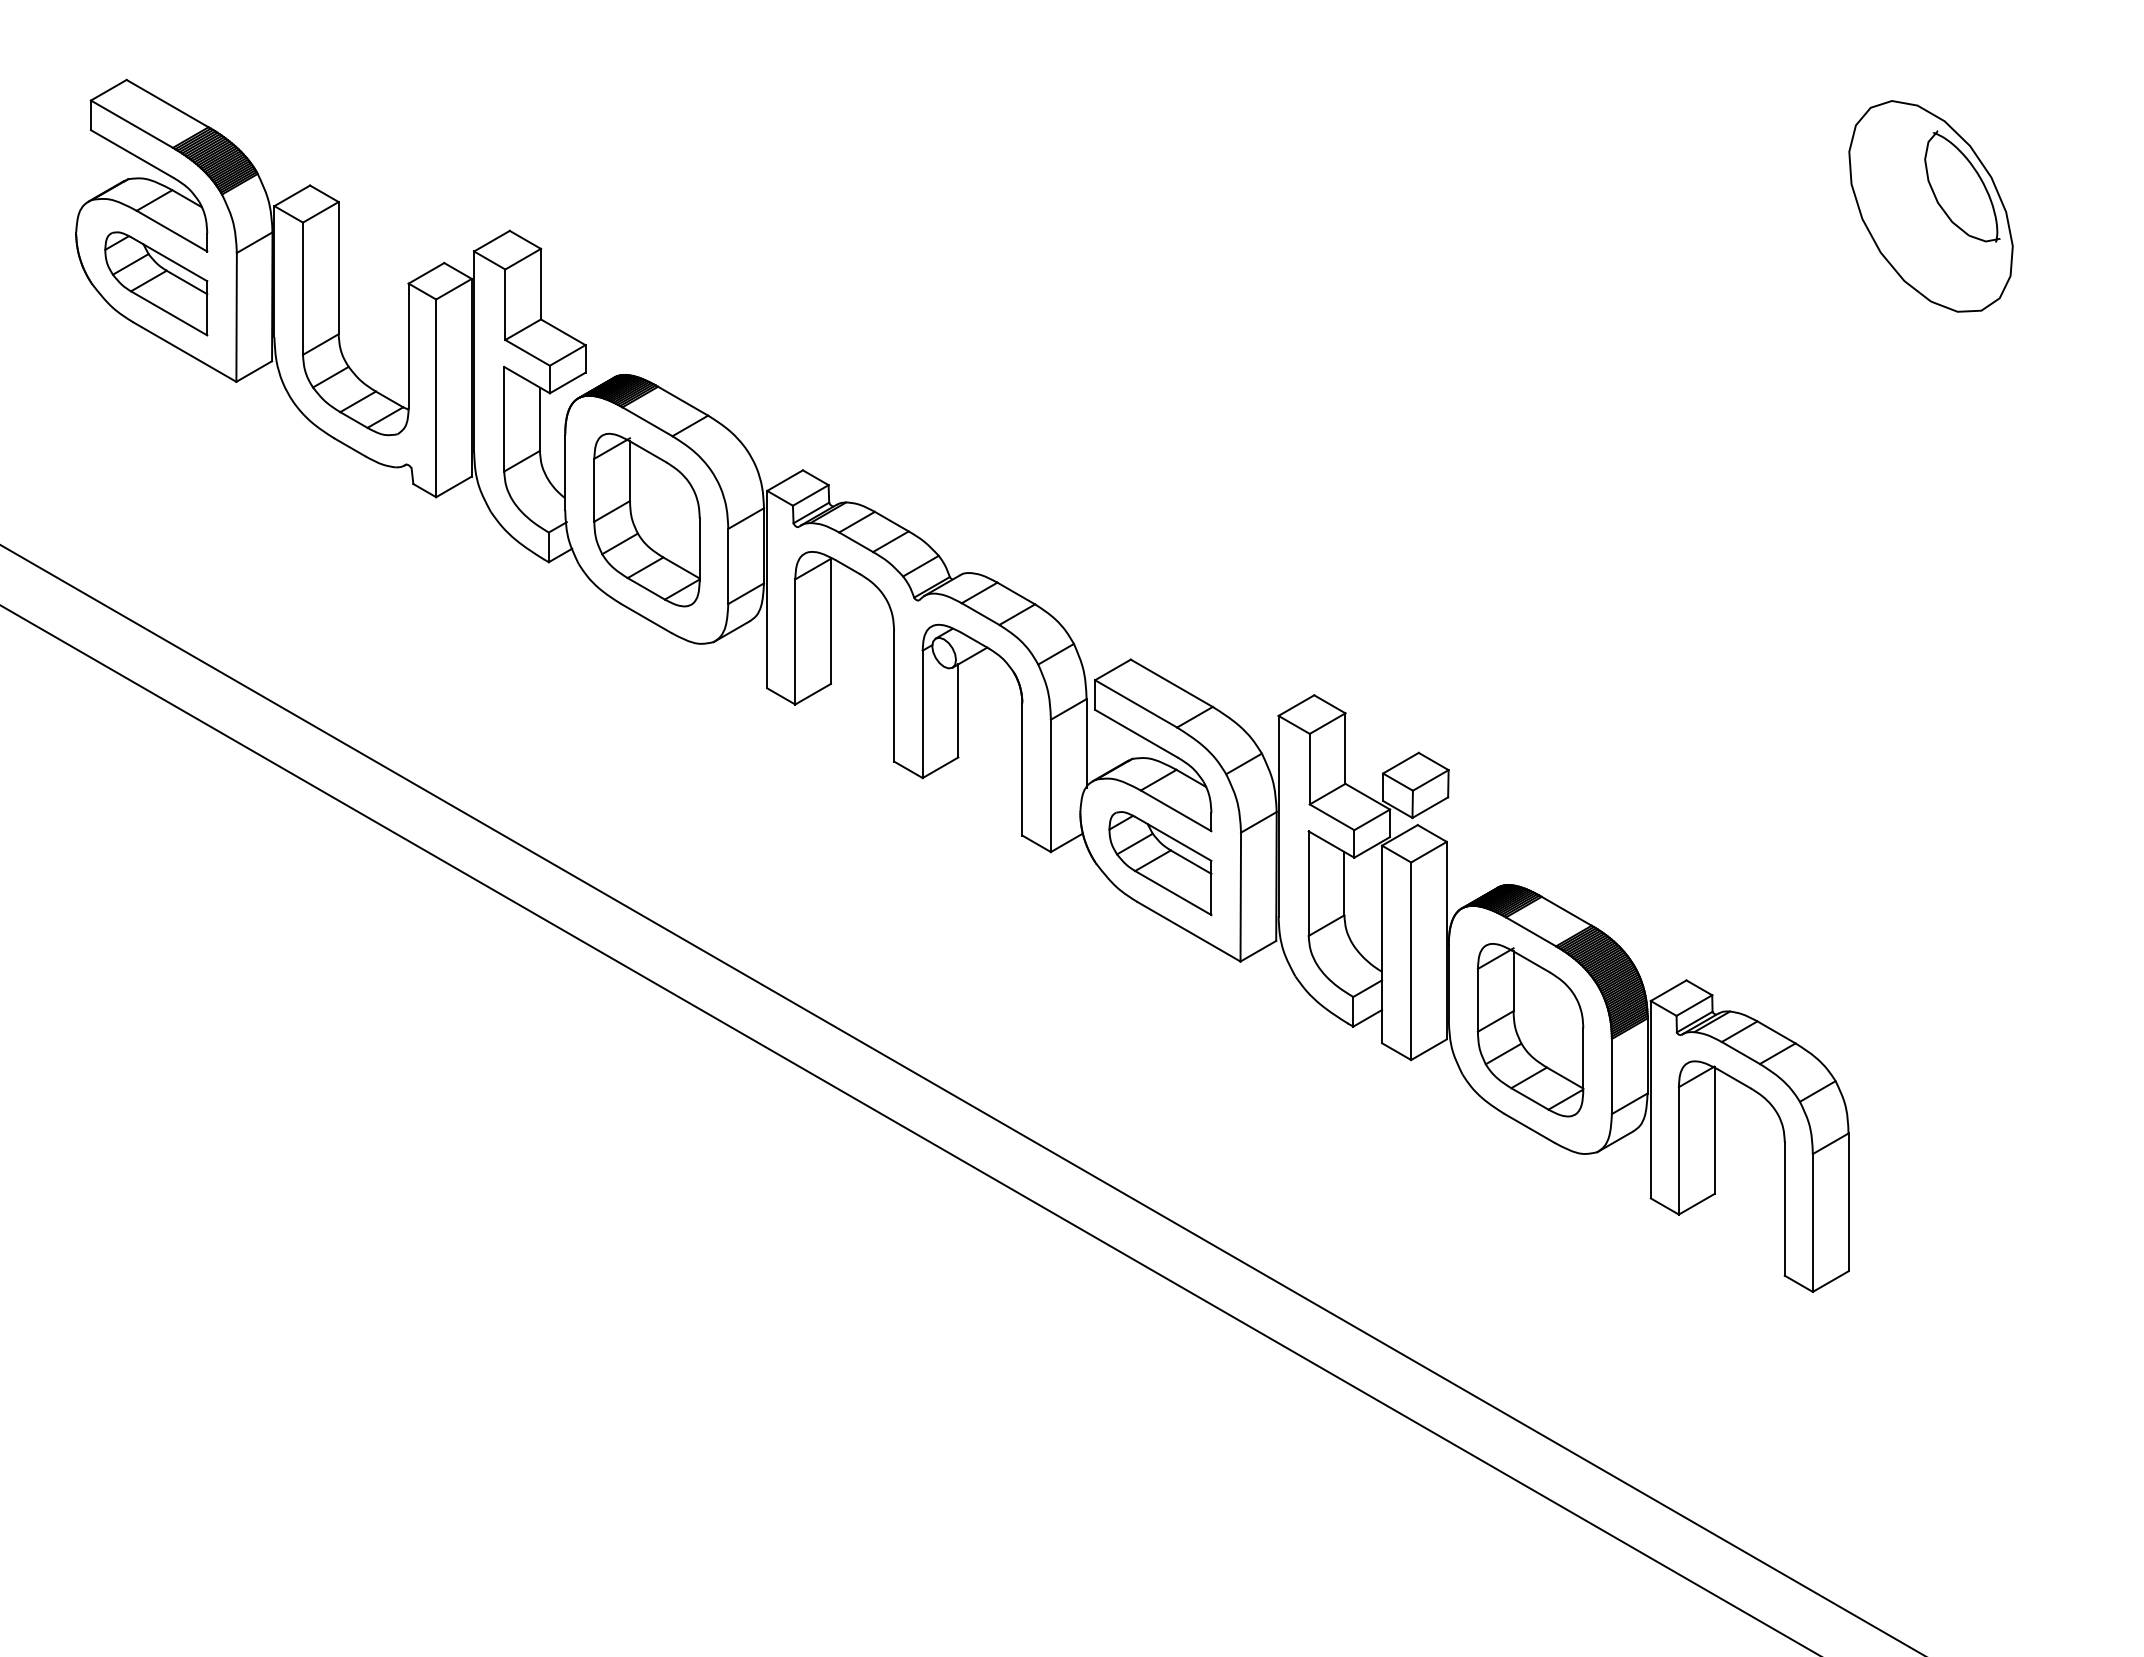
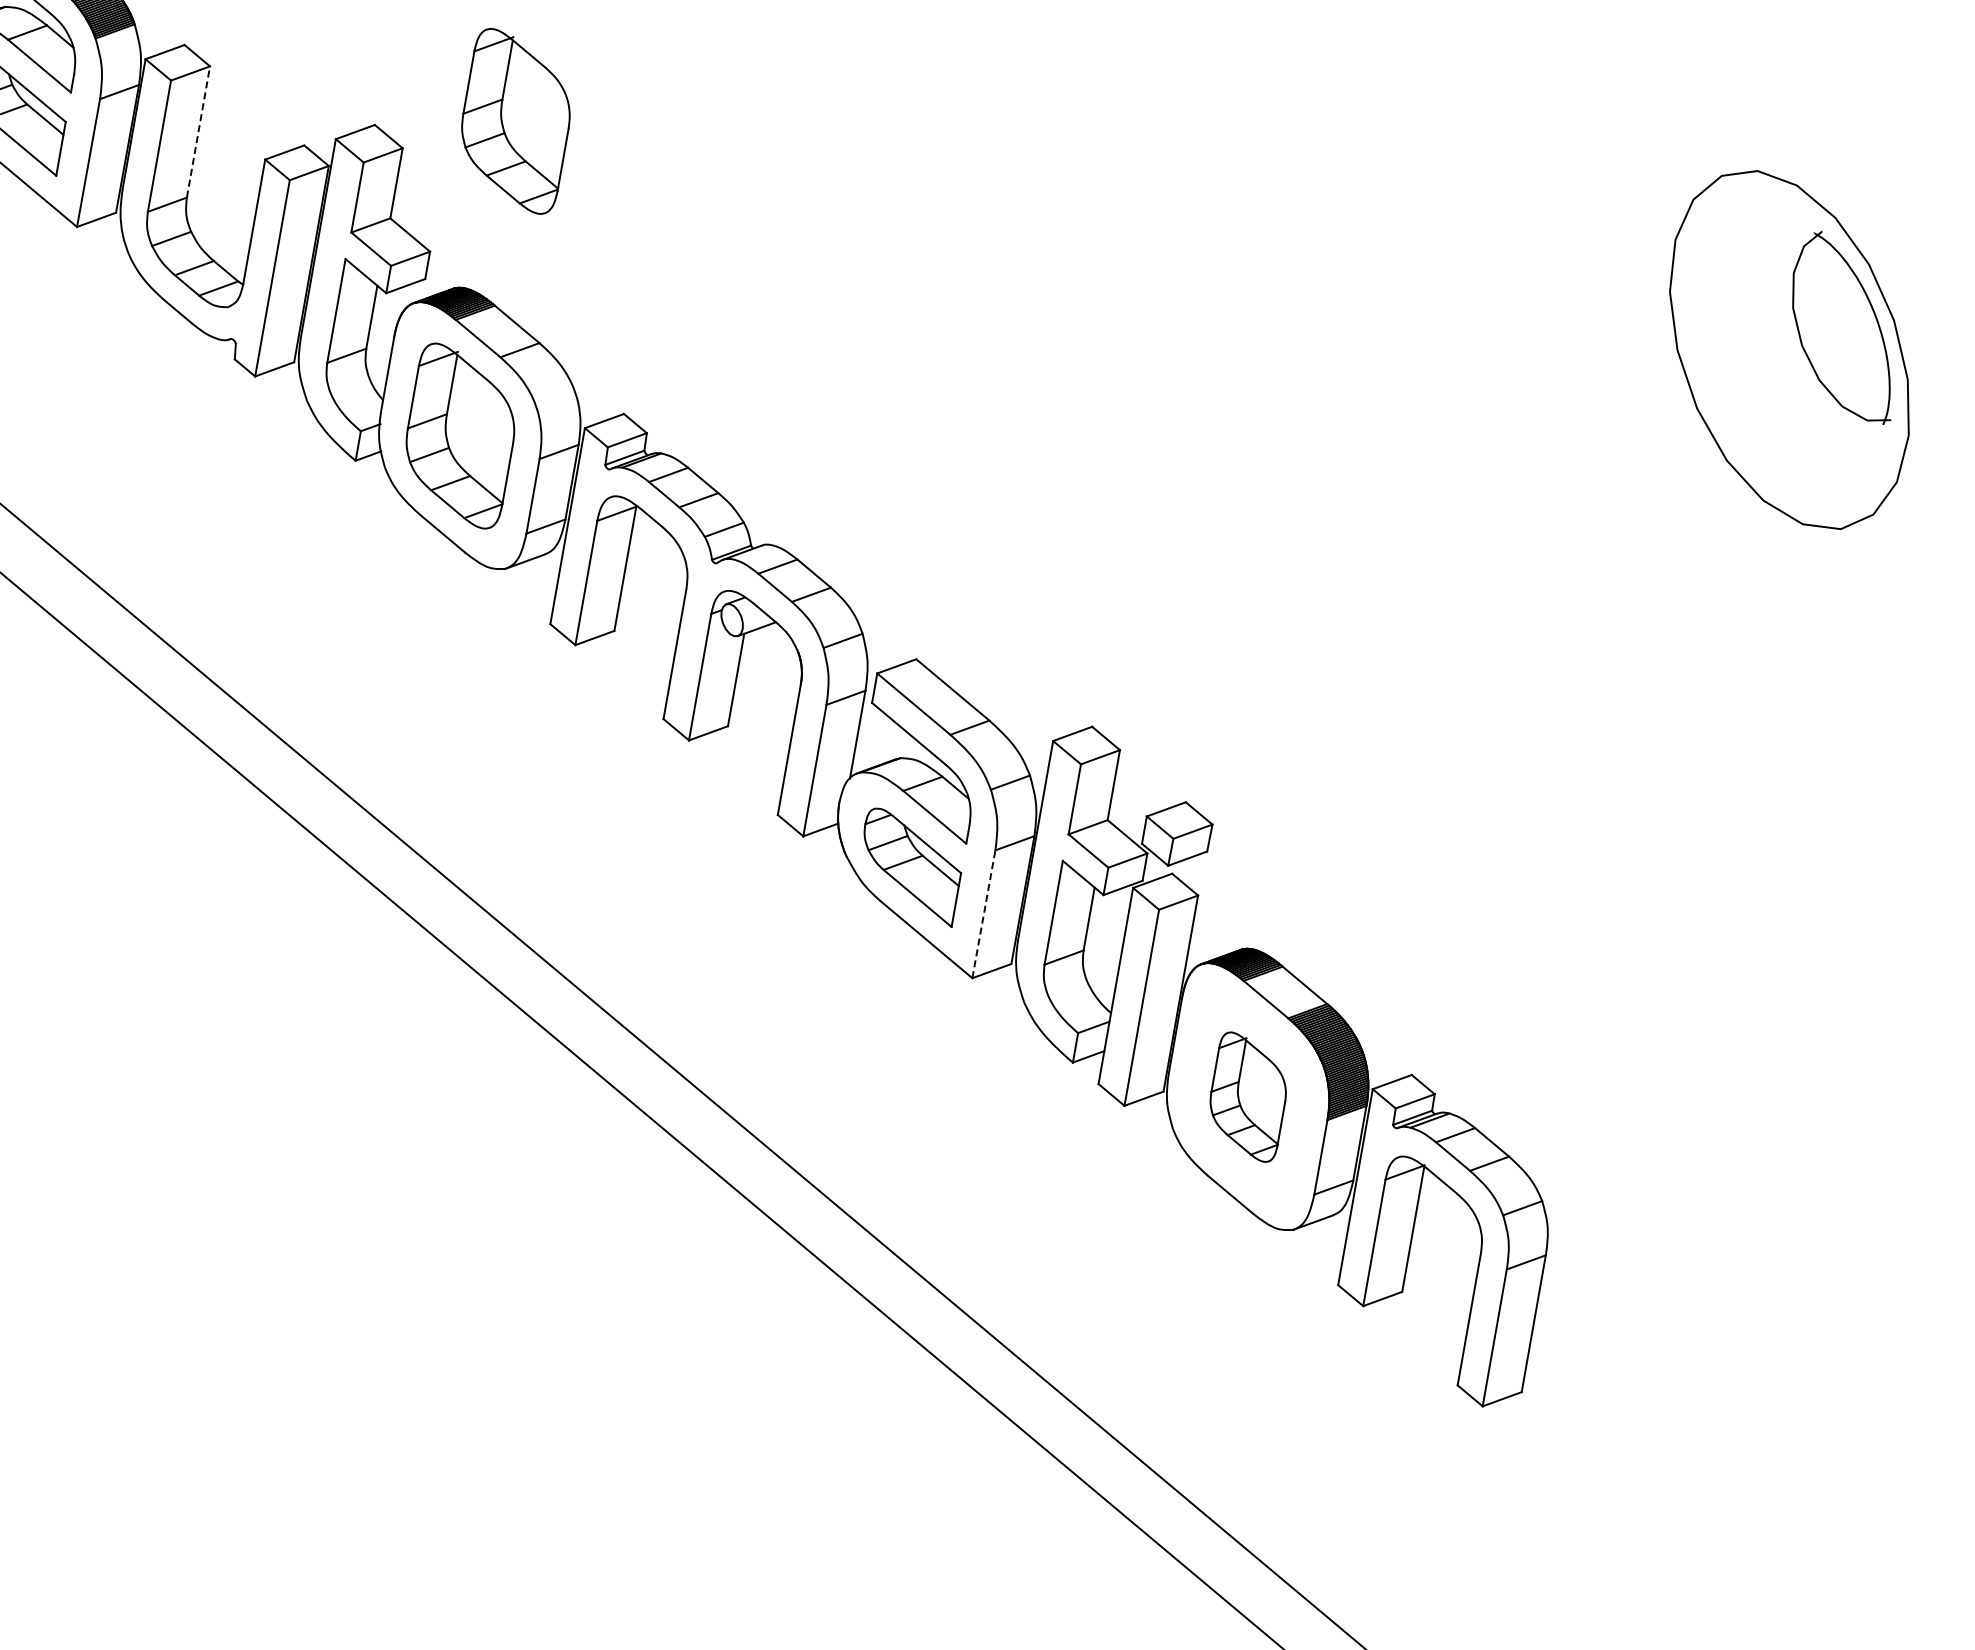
part: (646, 202) -> (515, 120), added
part: (1930, 206) -> (1789, 349), size x1.6
line: (338, 267) -> (198, 131), solid -> dashed
line: (1240, 896) -> (983, 913), solid -> dashed
part: (1530, 1030) -> (1248, 1097), size x0.7

